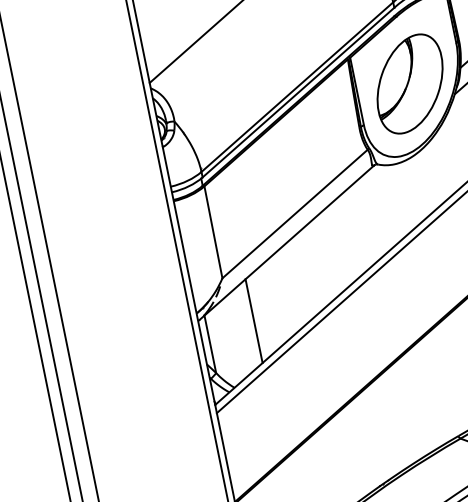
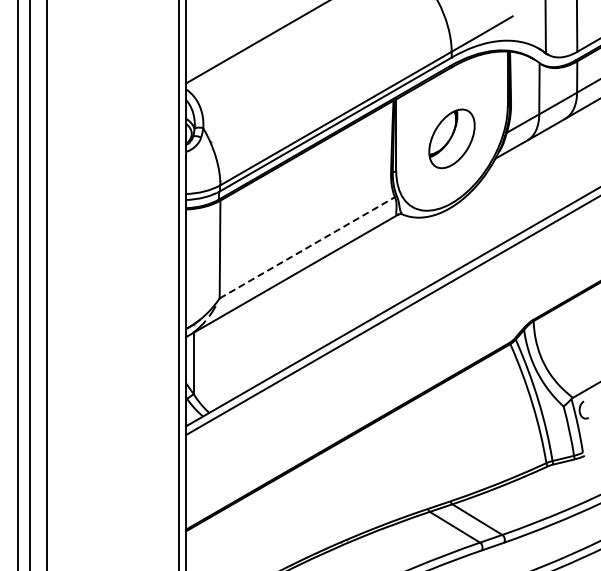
part: (409, 83) -> (451, 138), size x0.6
line: (295, 213) -> (307, 247), solid -> dashed
line: (254, 320) -> (243, 348), removed

